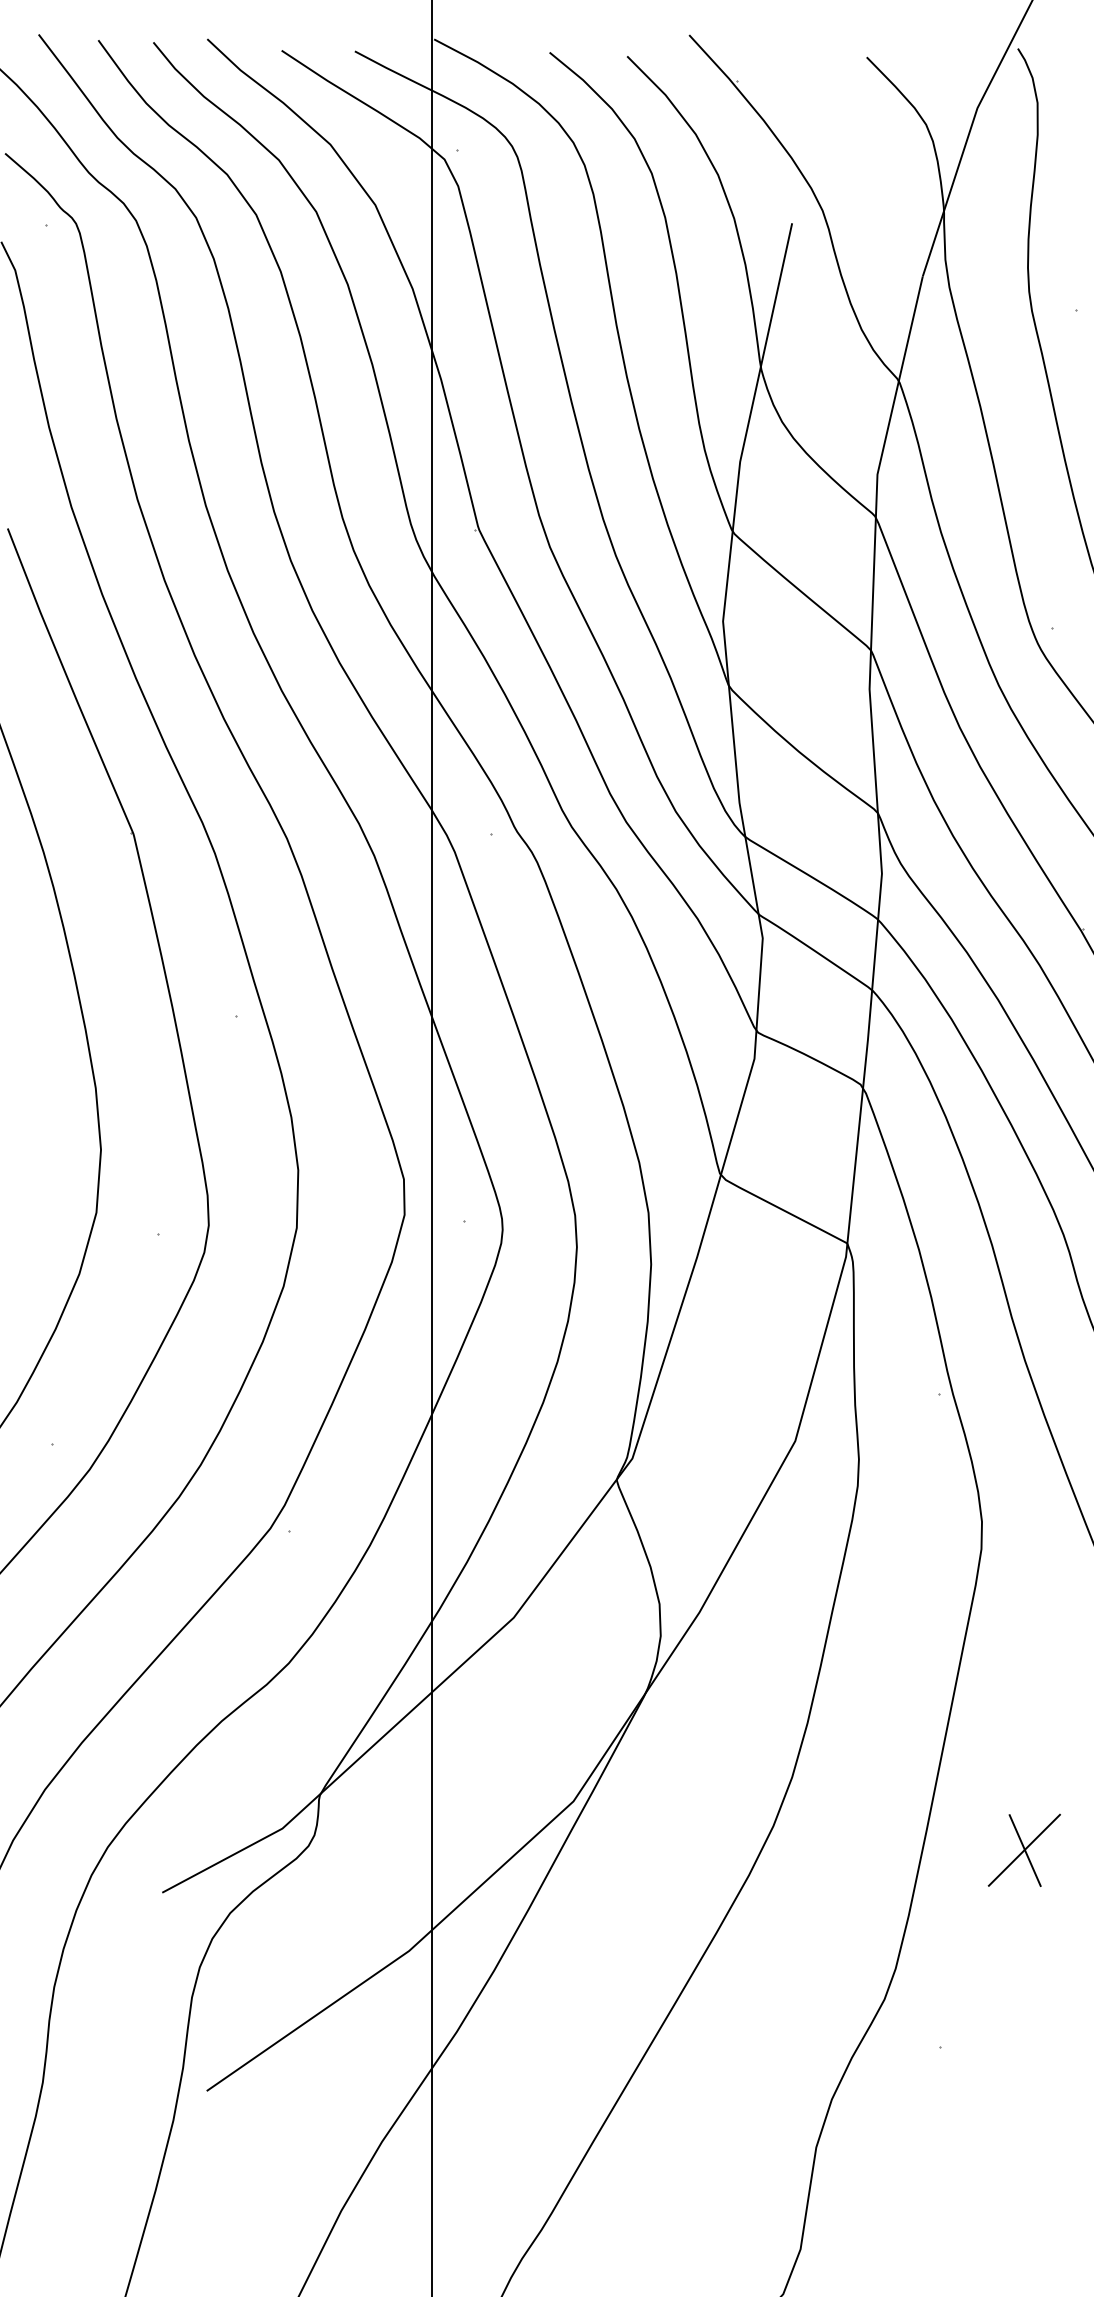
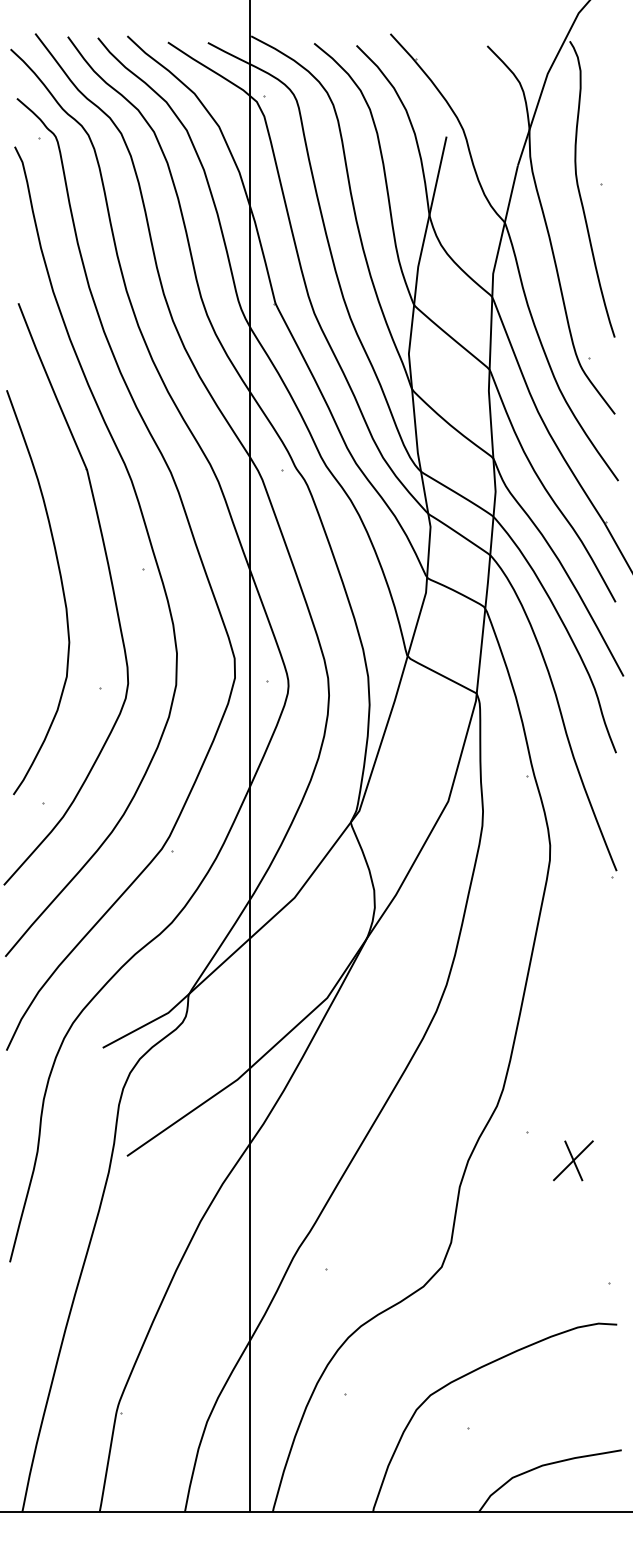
part: (1024, 1849) -> (573, 1160), moved

